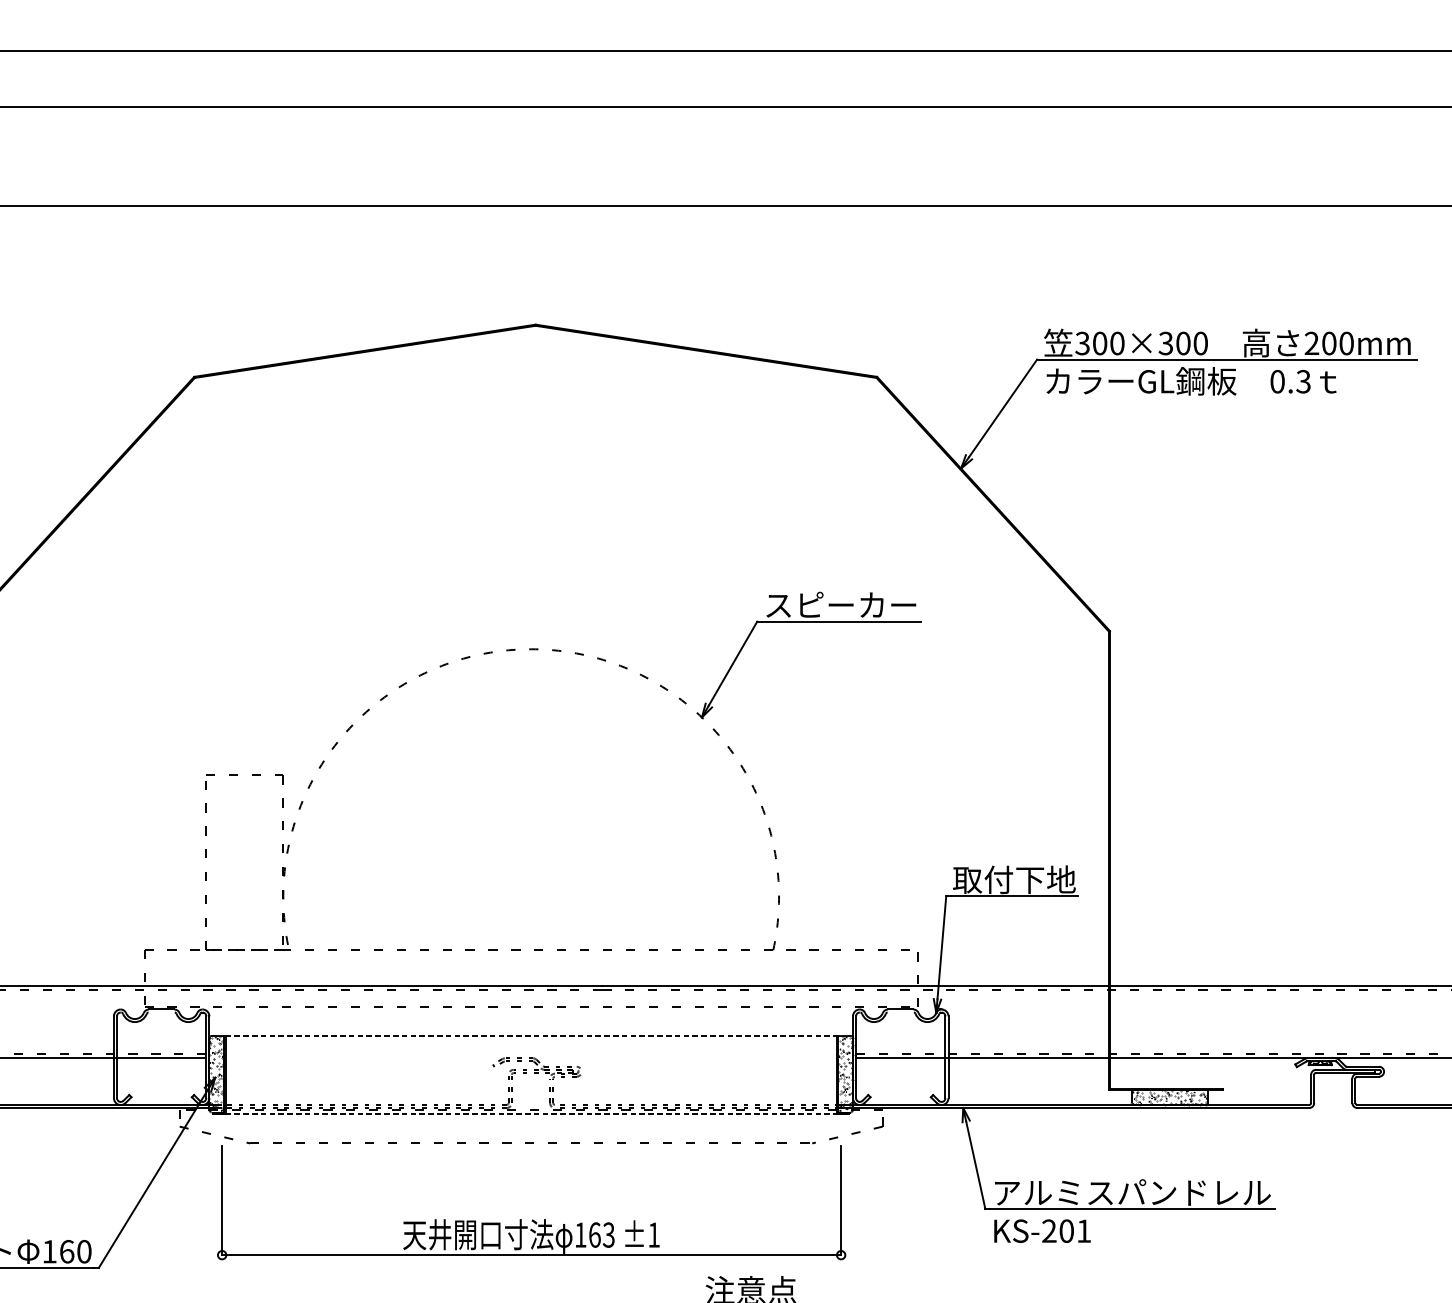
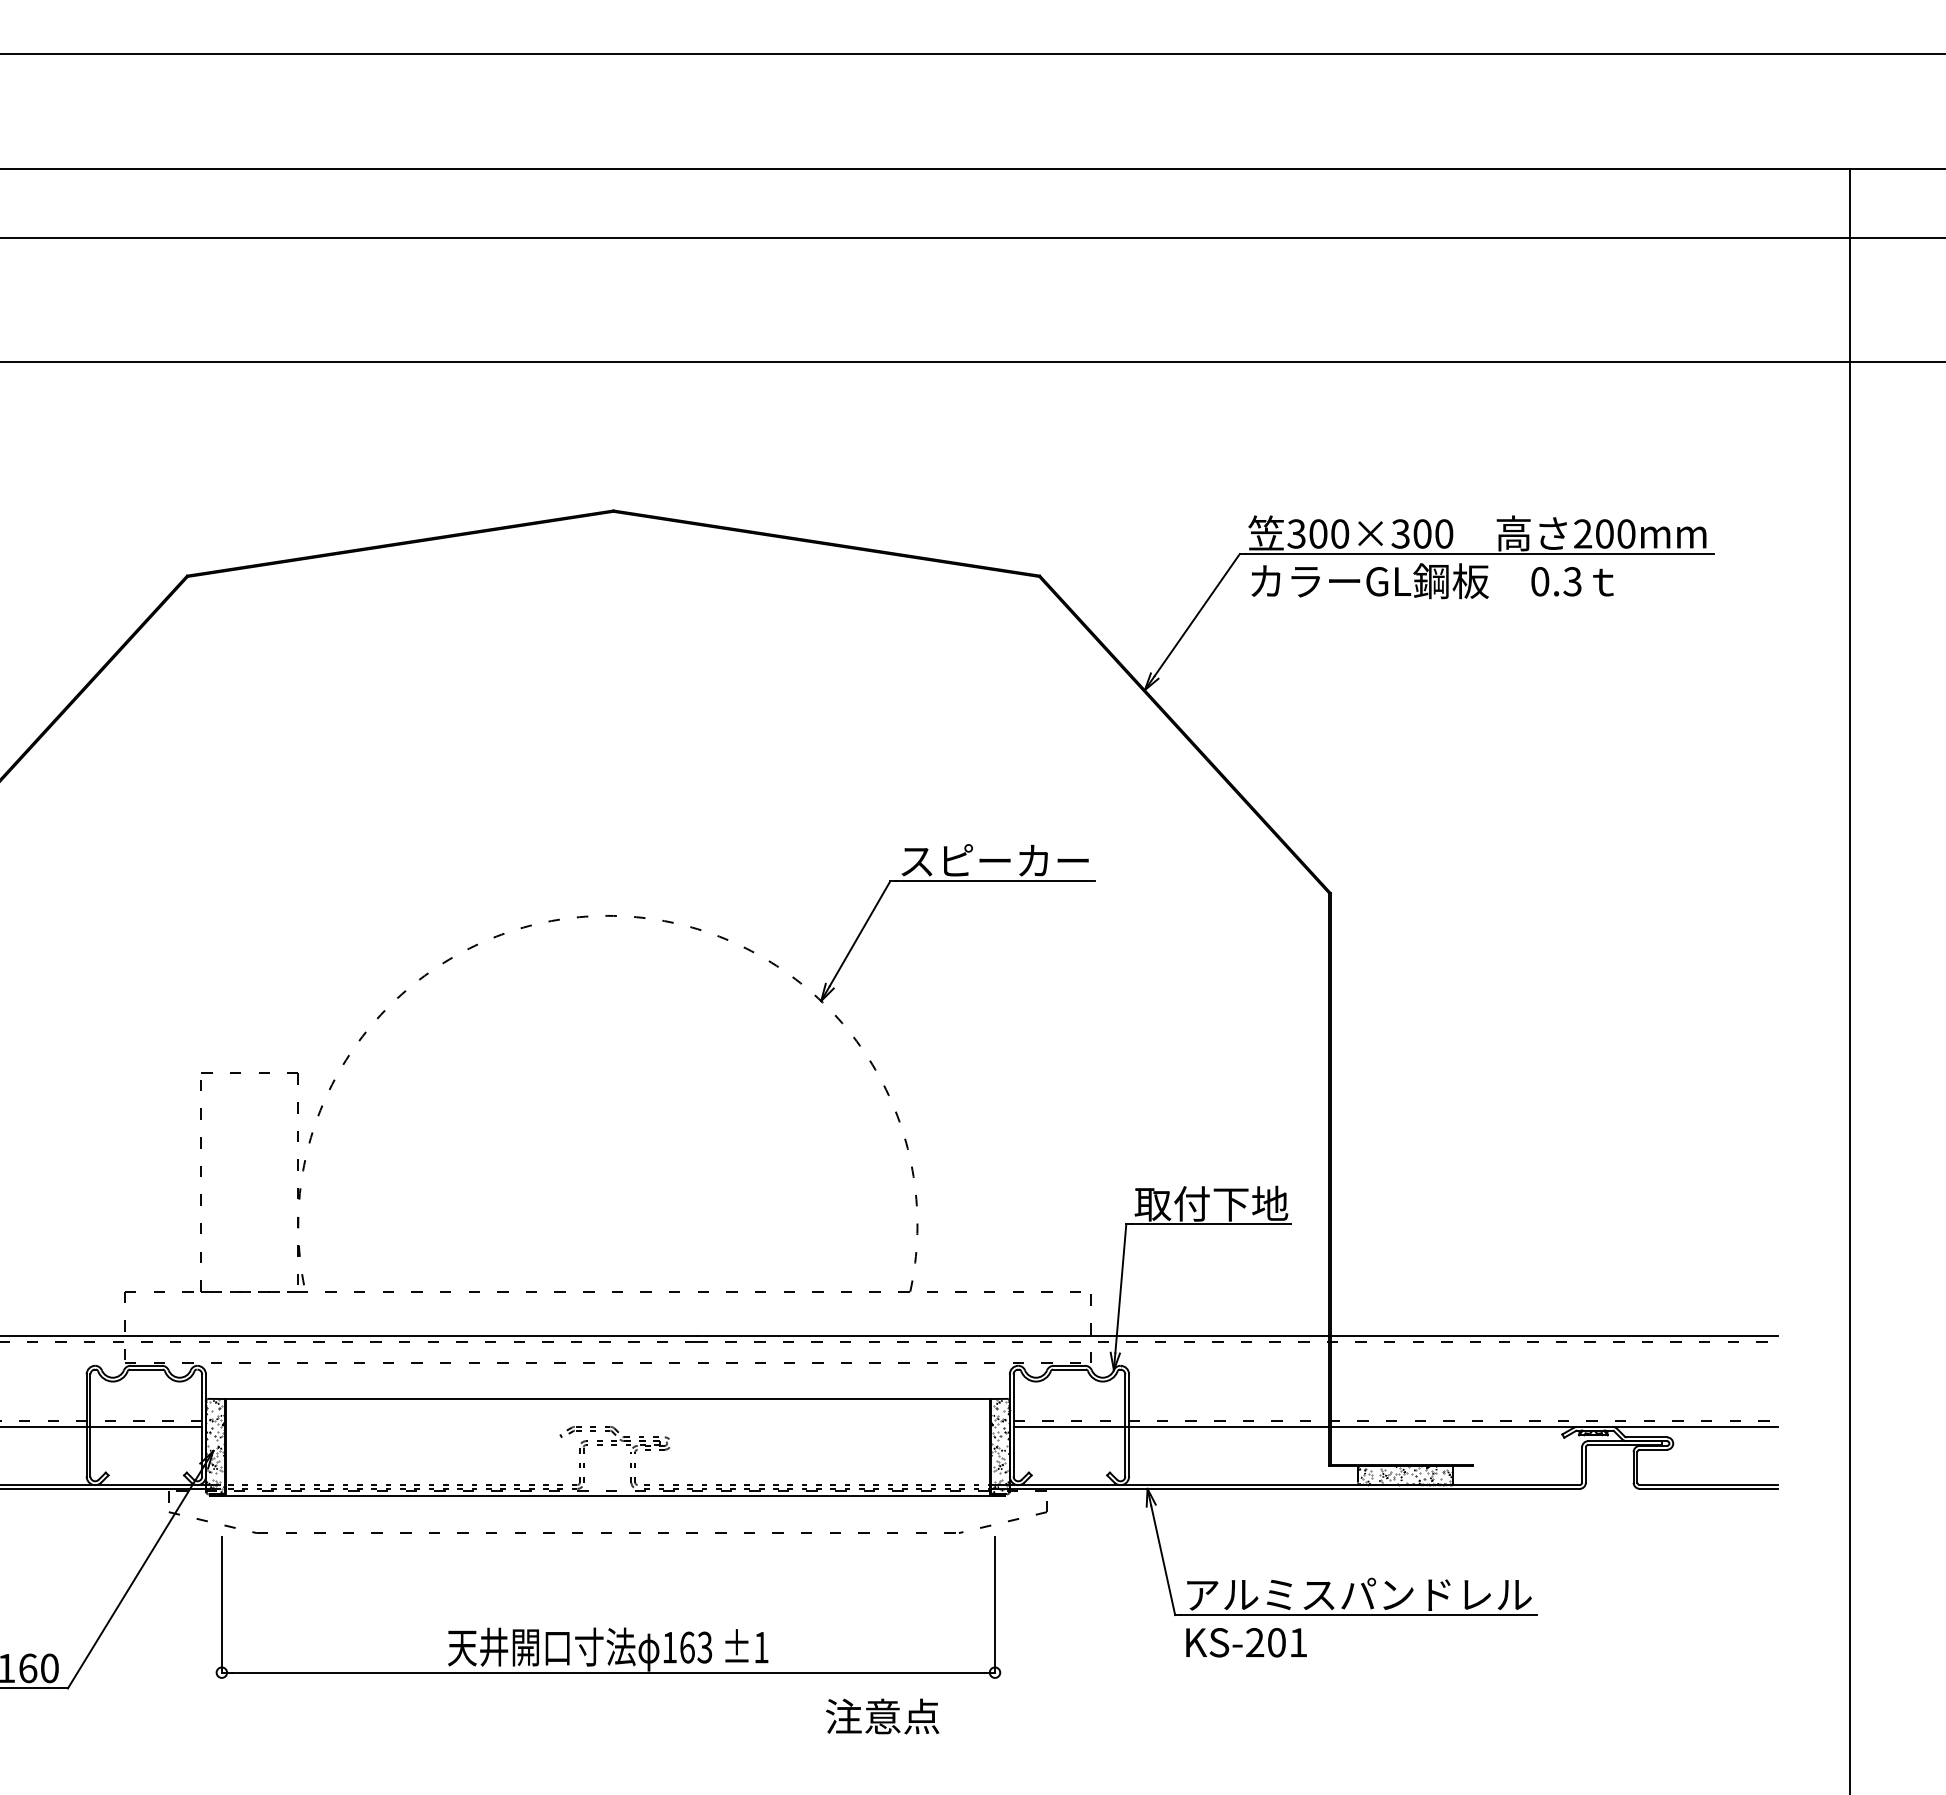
line: (161, 1012) -> (145, 1369), added
line: (900, 1012) -> (1069, 1369), added
line: (530, 1036) -> (607, 1399), dashed -> solid
line: (530, 1113) -> (607, 1495), dashed -> solid

